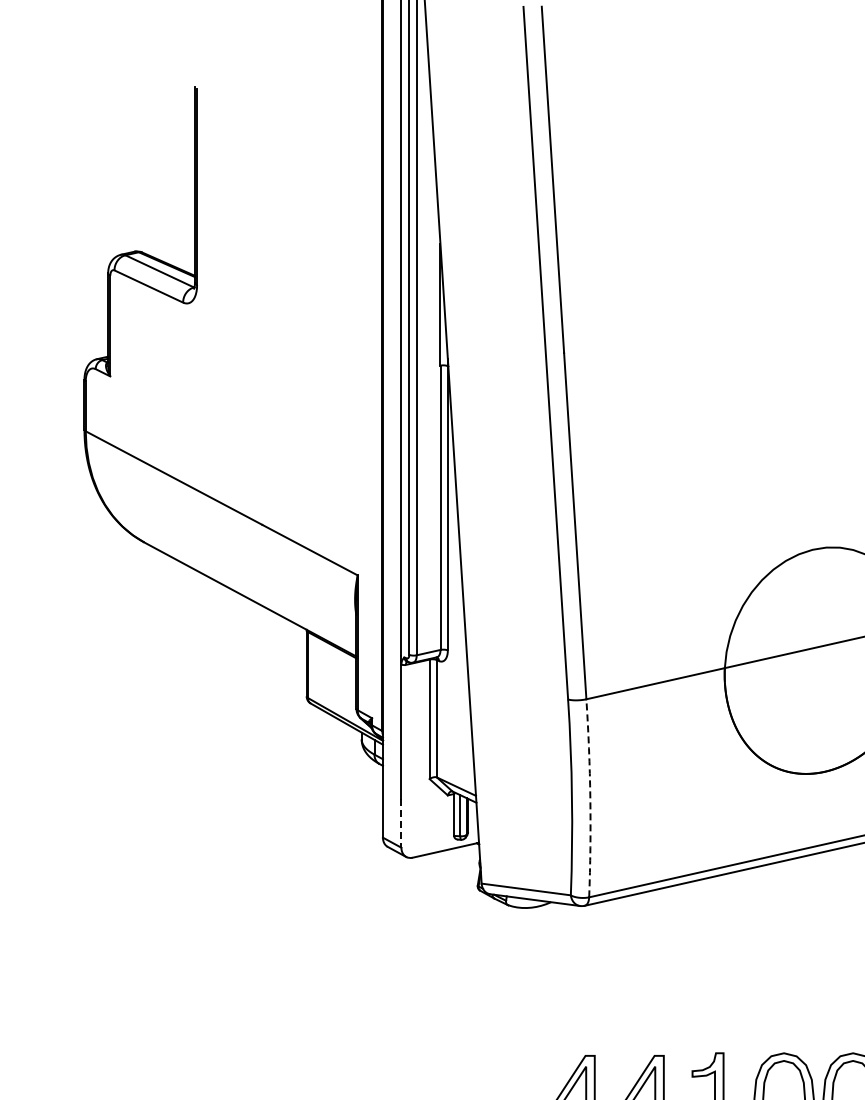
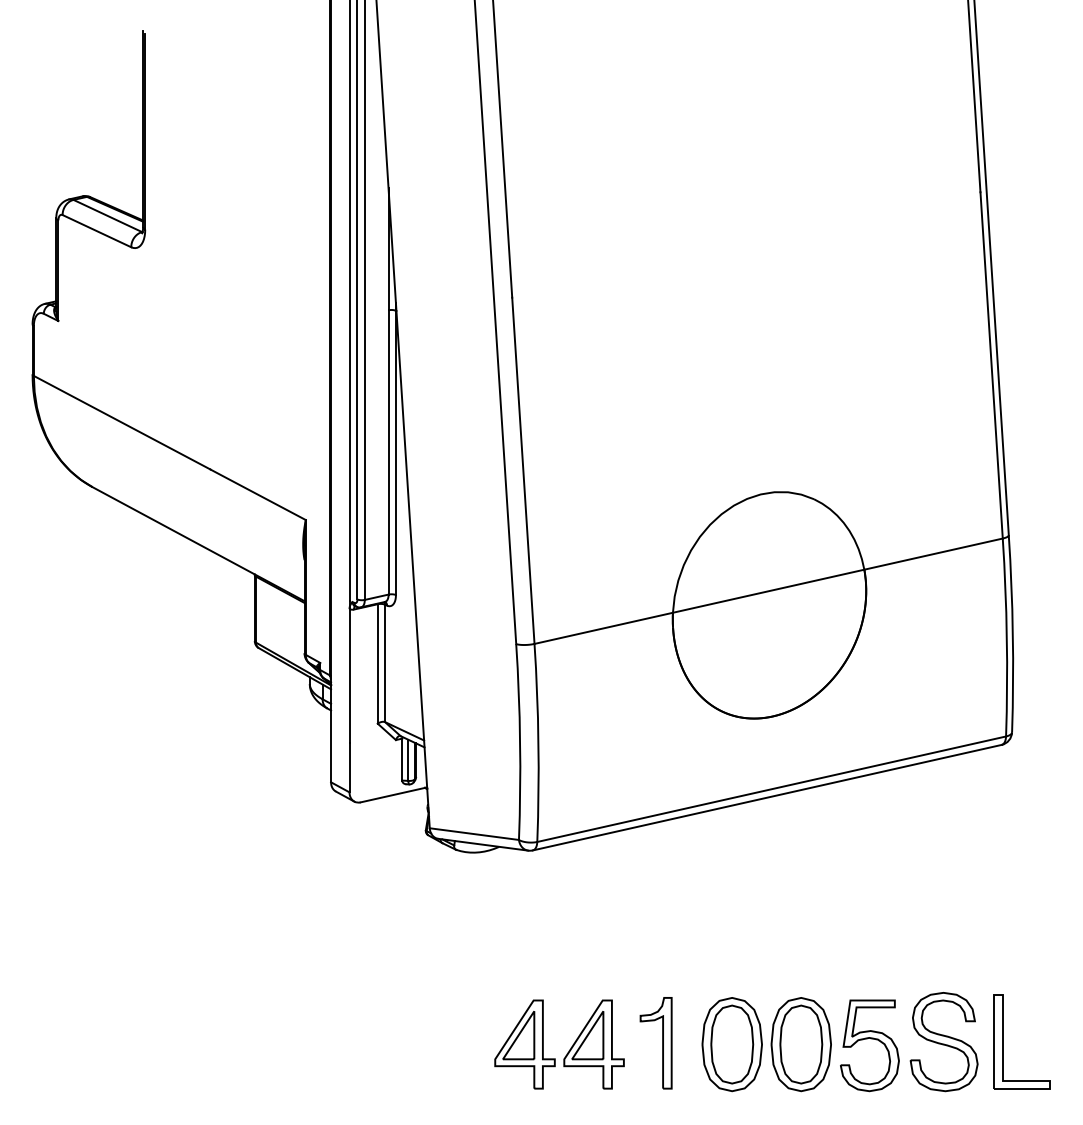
arc: (590, 797) -> (538, 742), dashed -> solid
line: (401, 823) -> (349, 768), dashed -> solid

